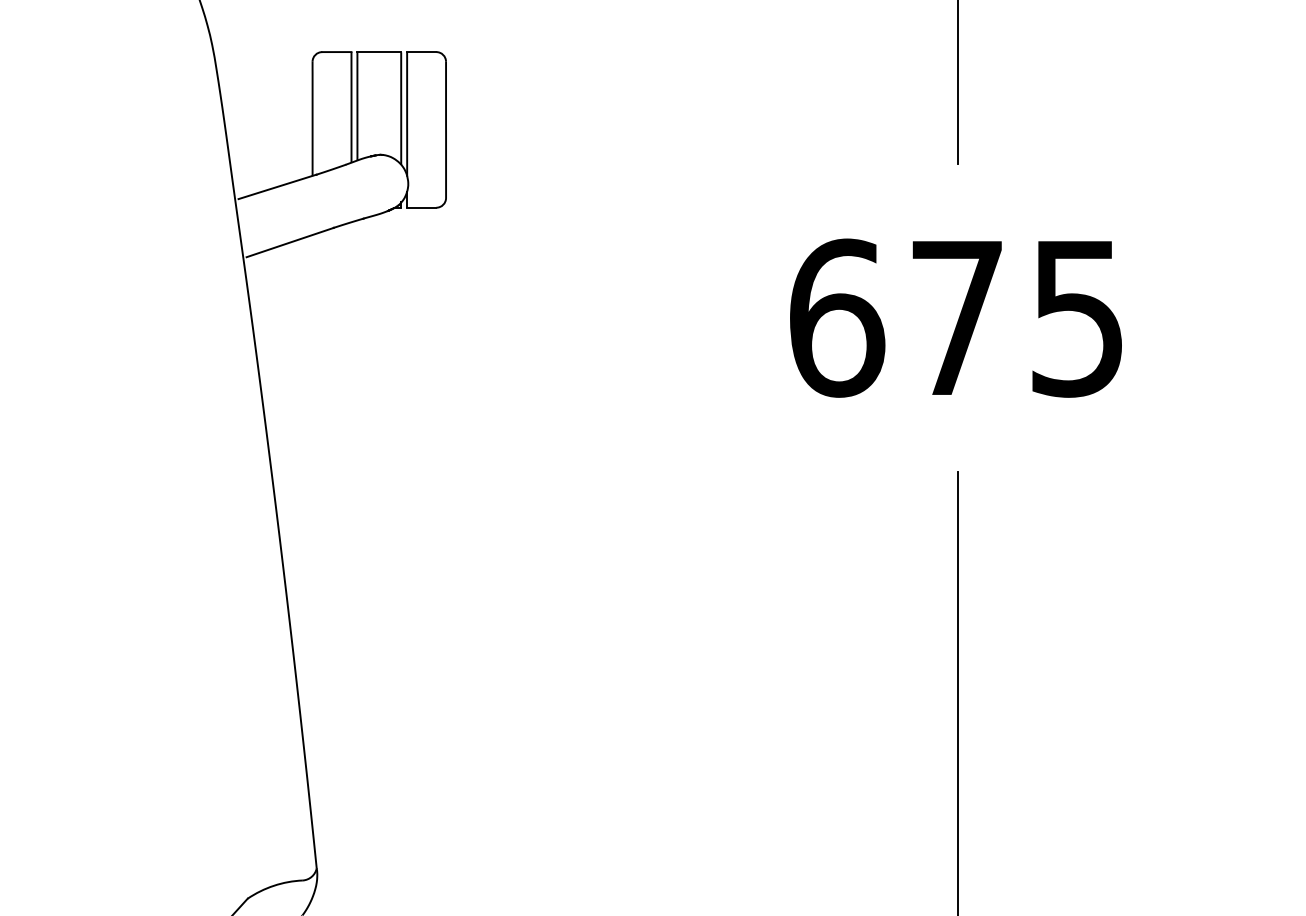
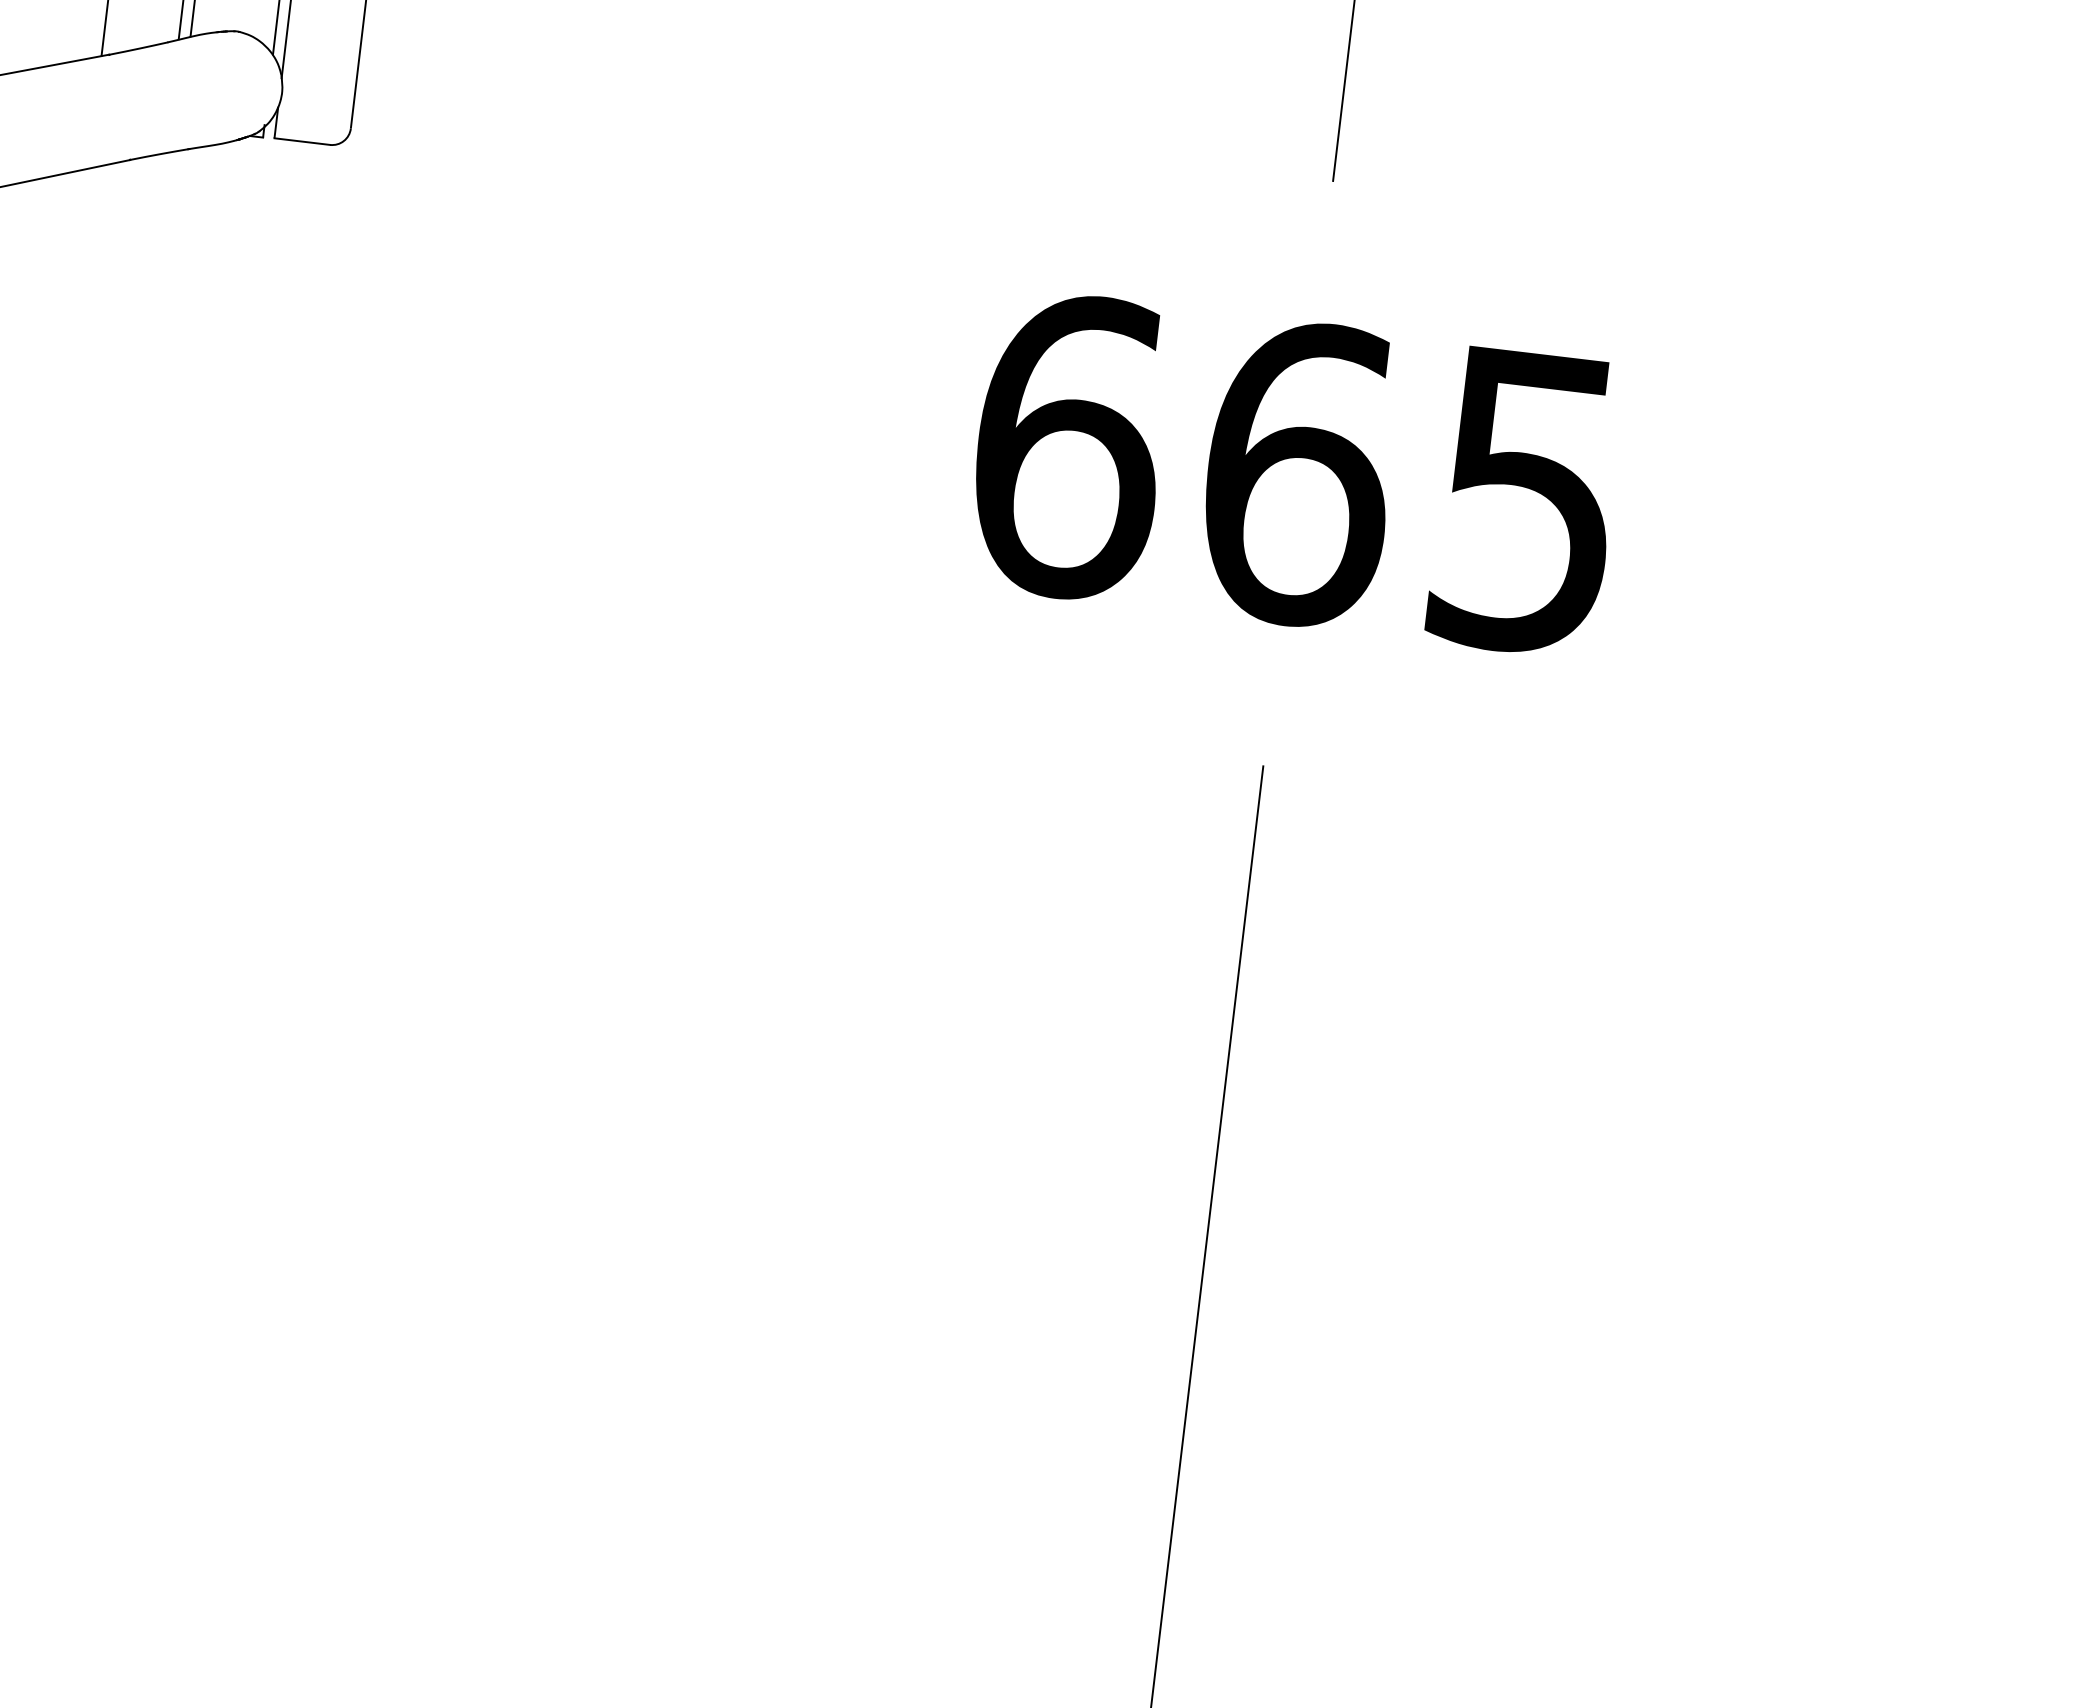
text: (957, 317) -> (1298, 472), 675 -> 665

